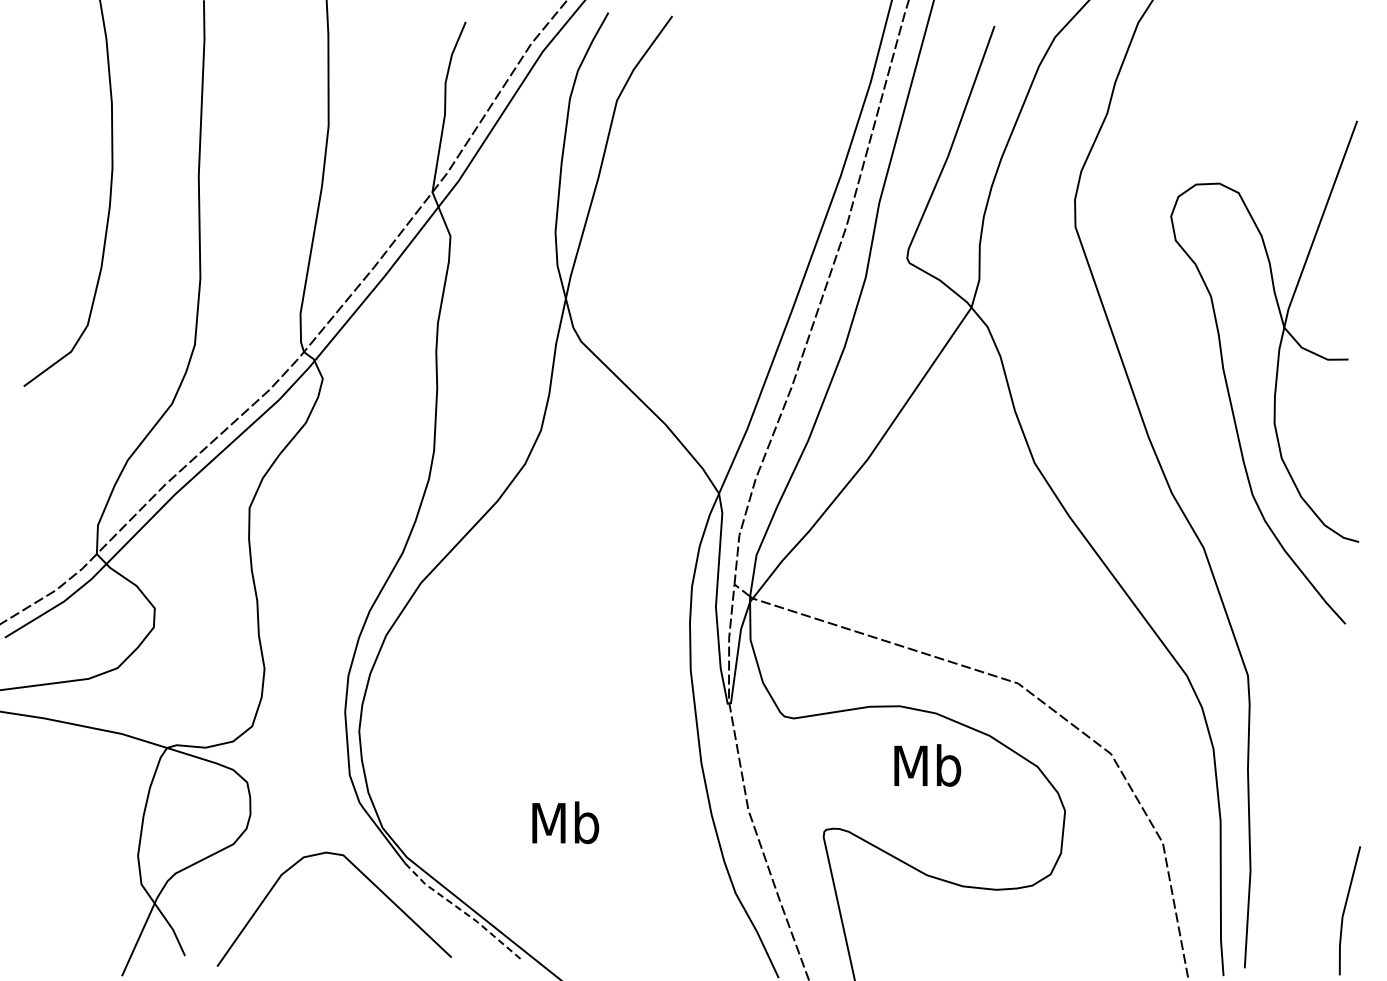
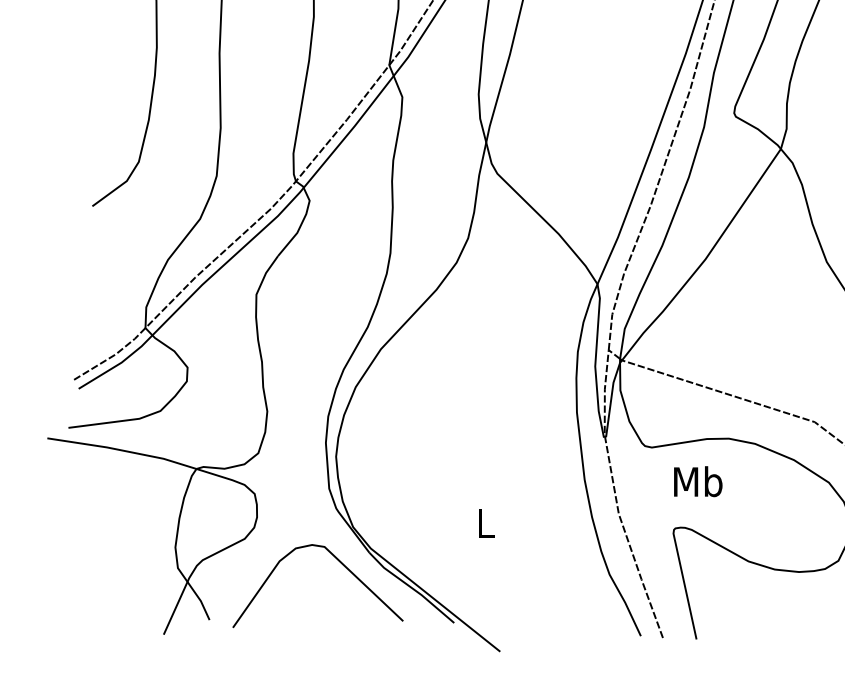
text: (927, 765) -> (698, 481), moved
text: (565, 822) -> (485, 523), Mb -> L
line: (463, 911) -> (411, 587), dashed -> solid

